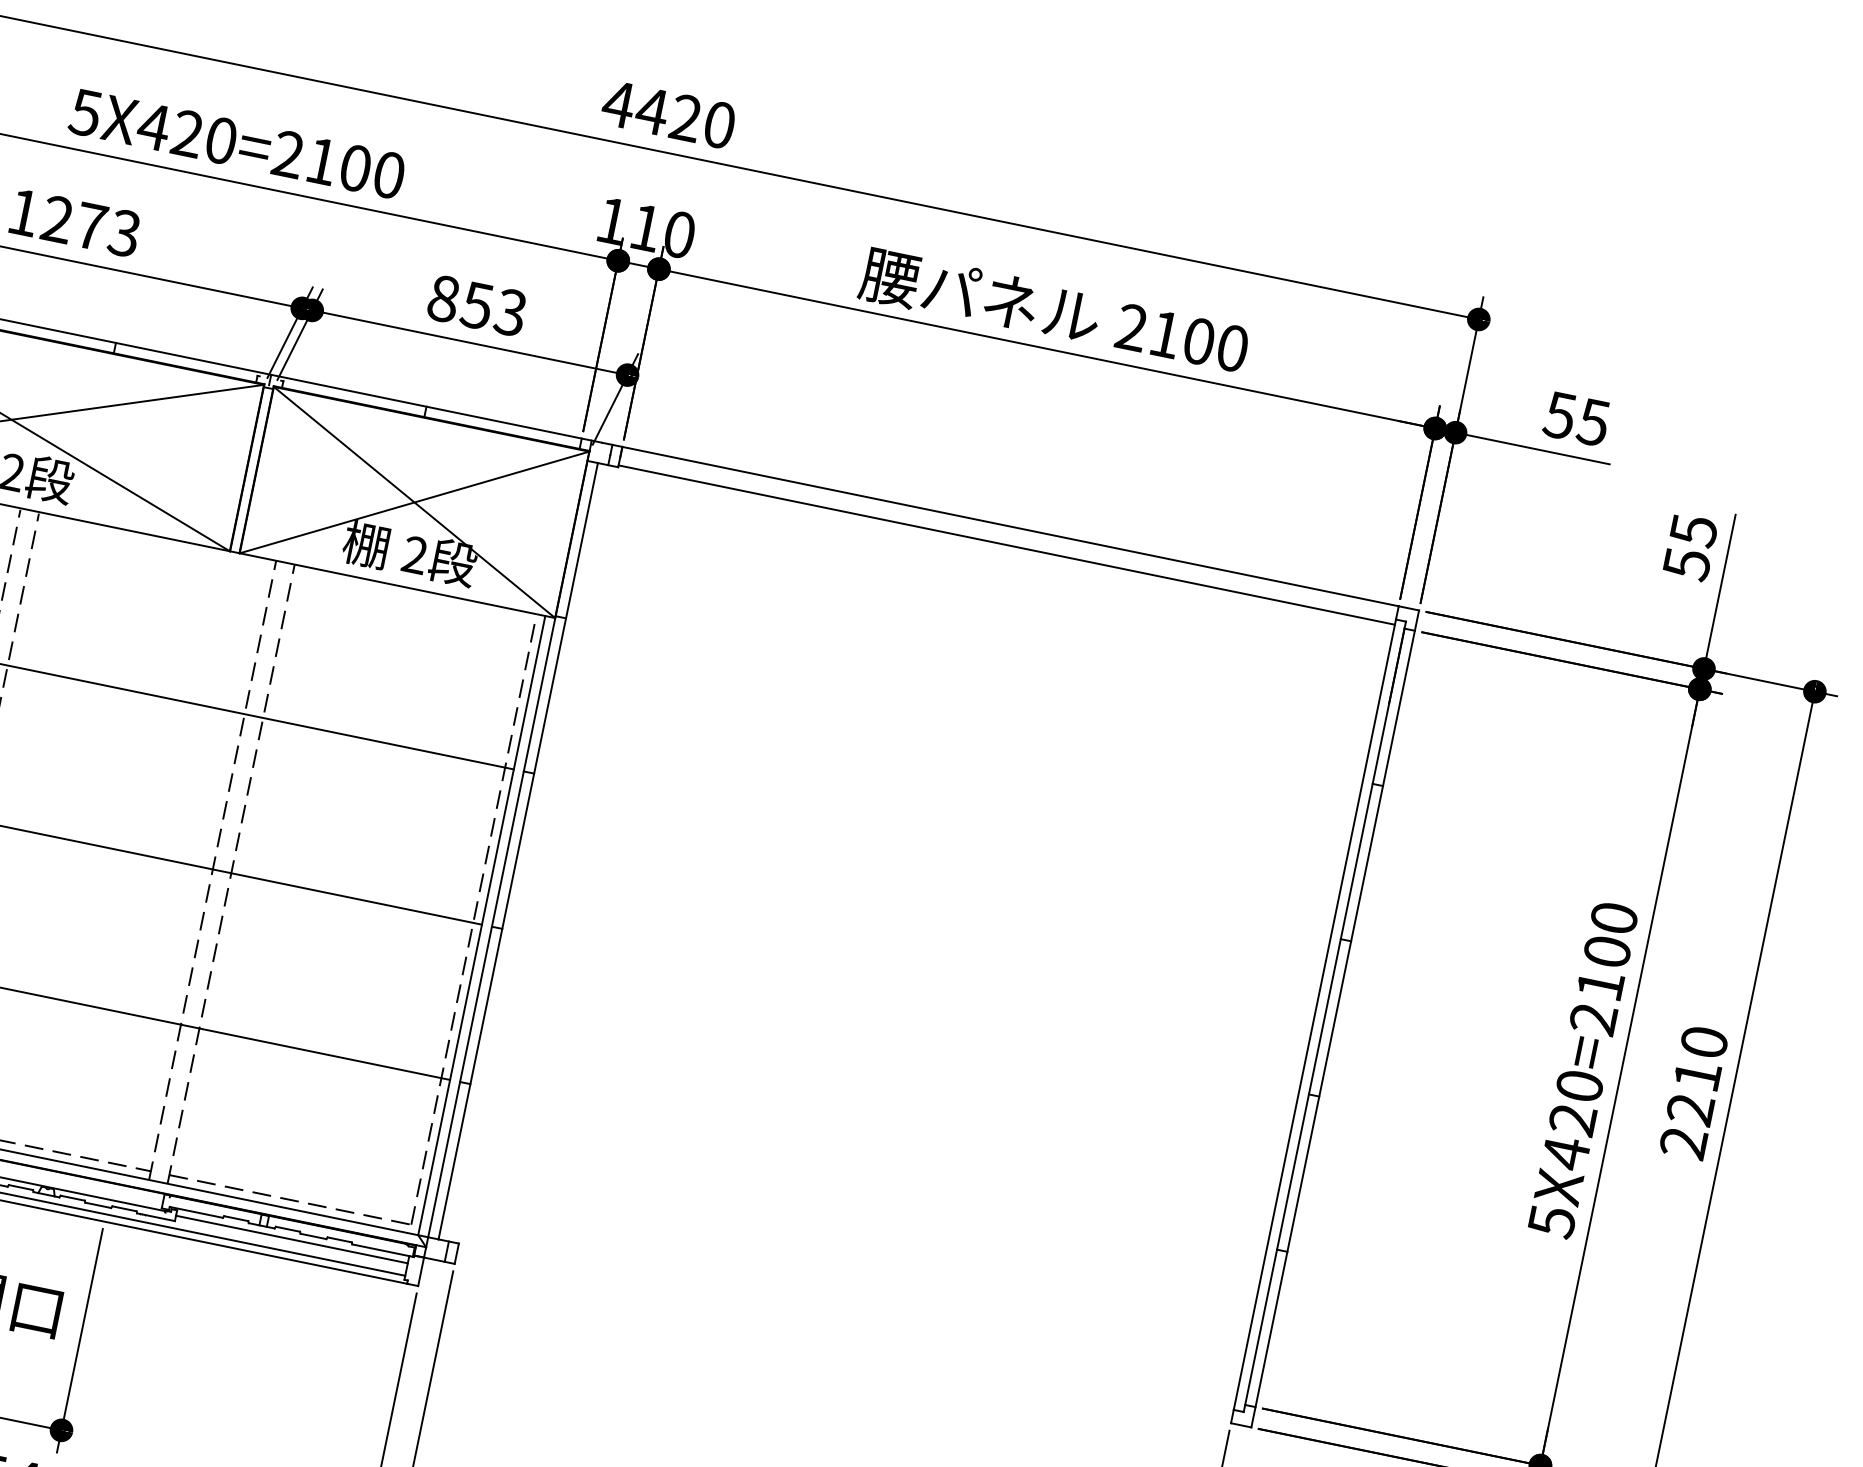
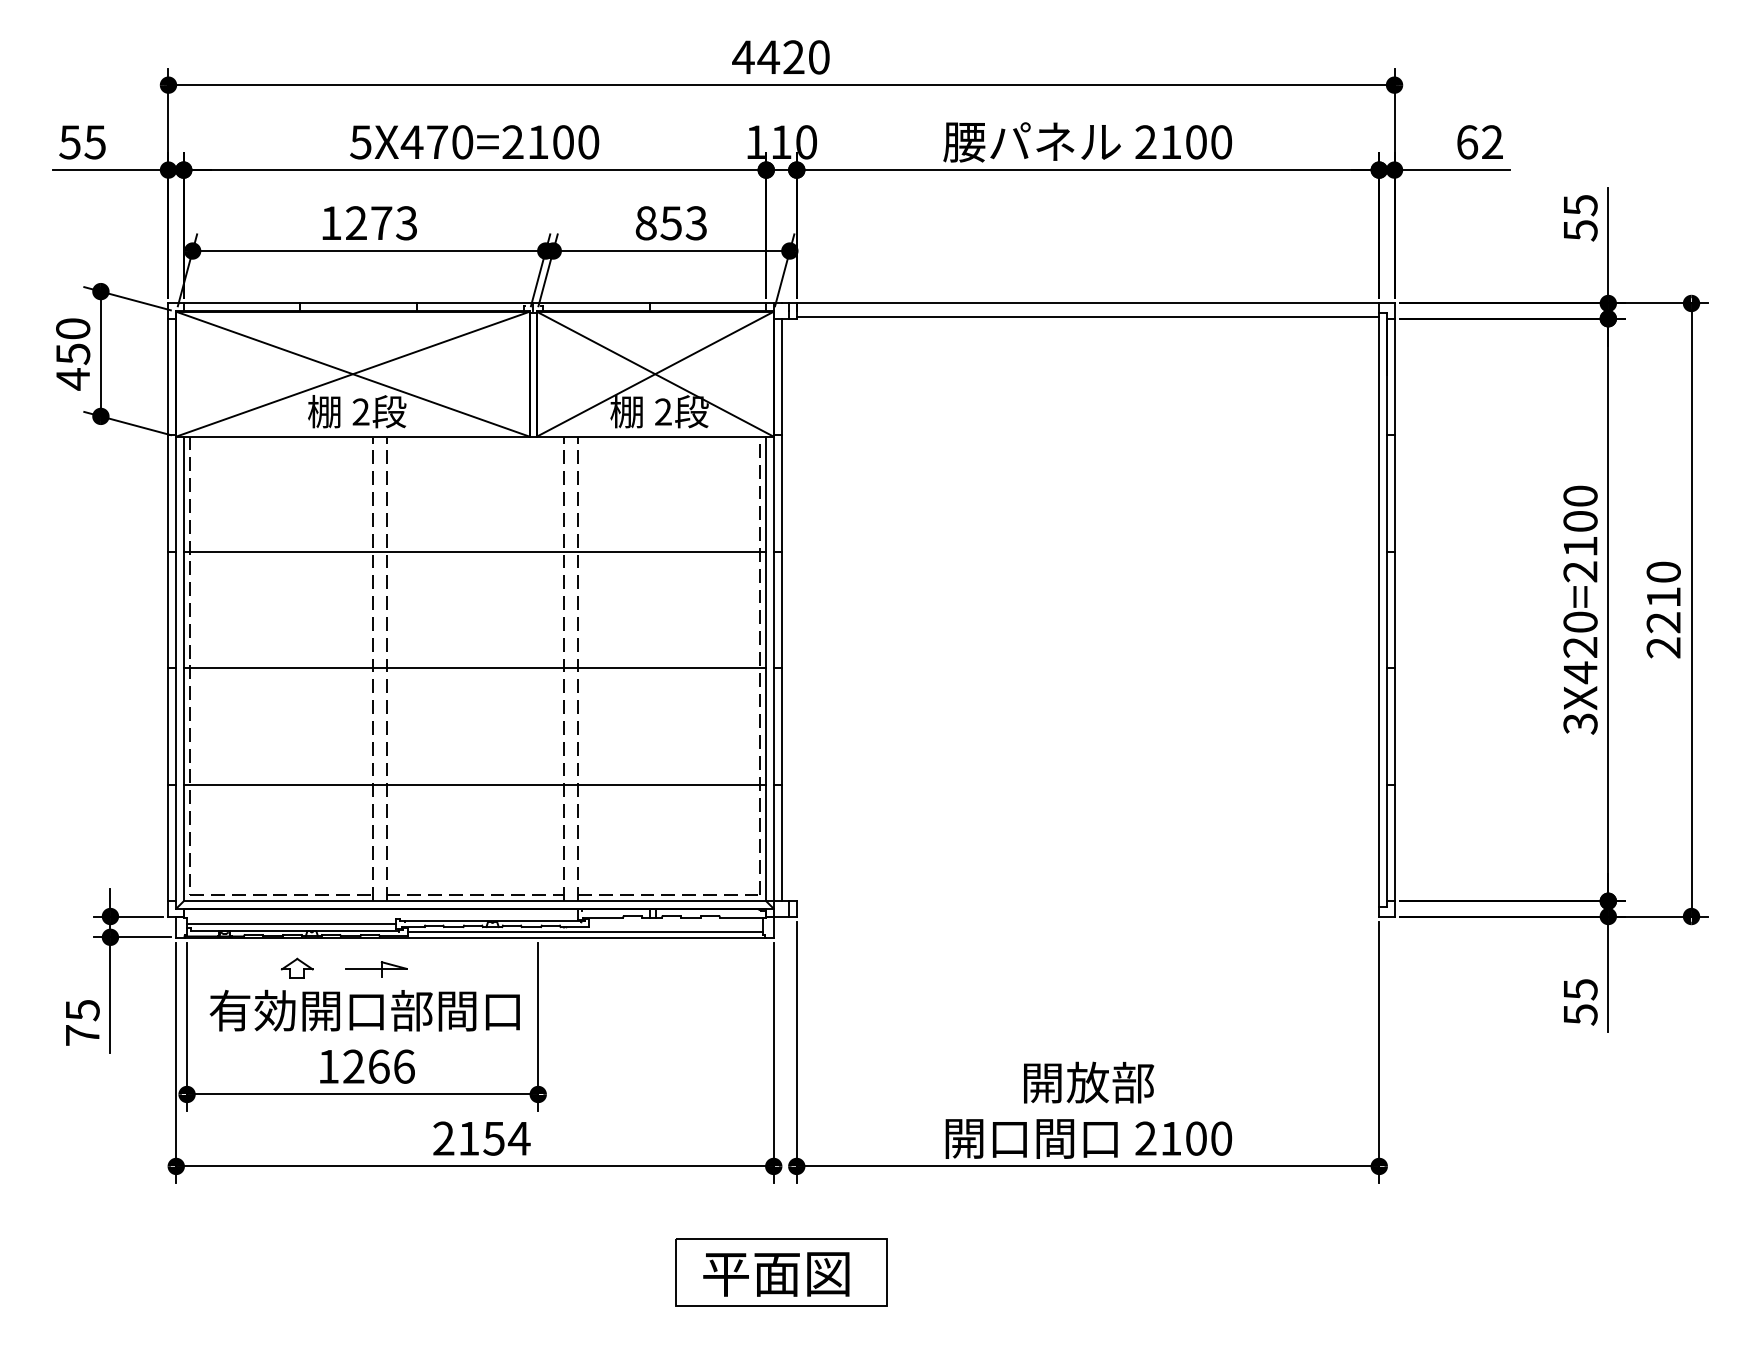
text: (187, 132) -> (437, 141), 5X420=2100 -> 5X470=2100
text: (1576, 419) -> (1479, 142), 55 -> 62
text: (1552, 1221) -> (1580, 723), 5X420=2100 -> 3X420=2100
line: (291, 1240) -> (675, 923), removed

